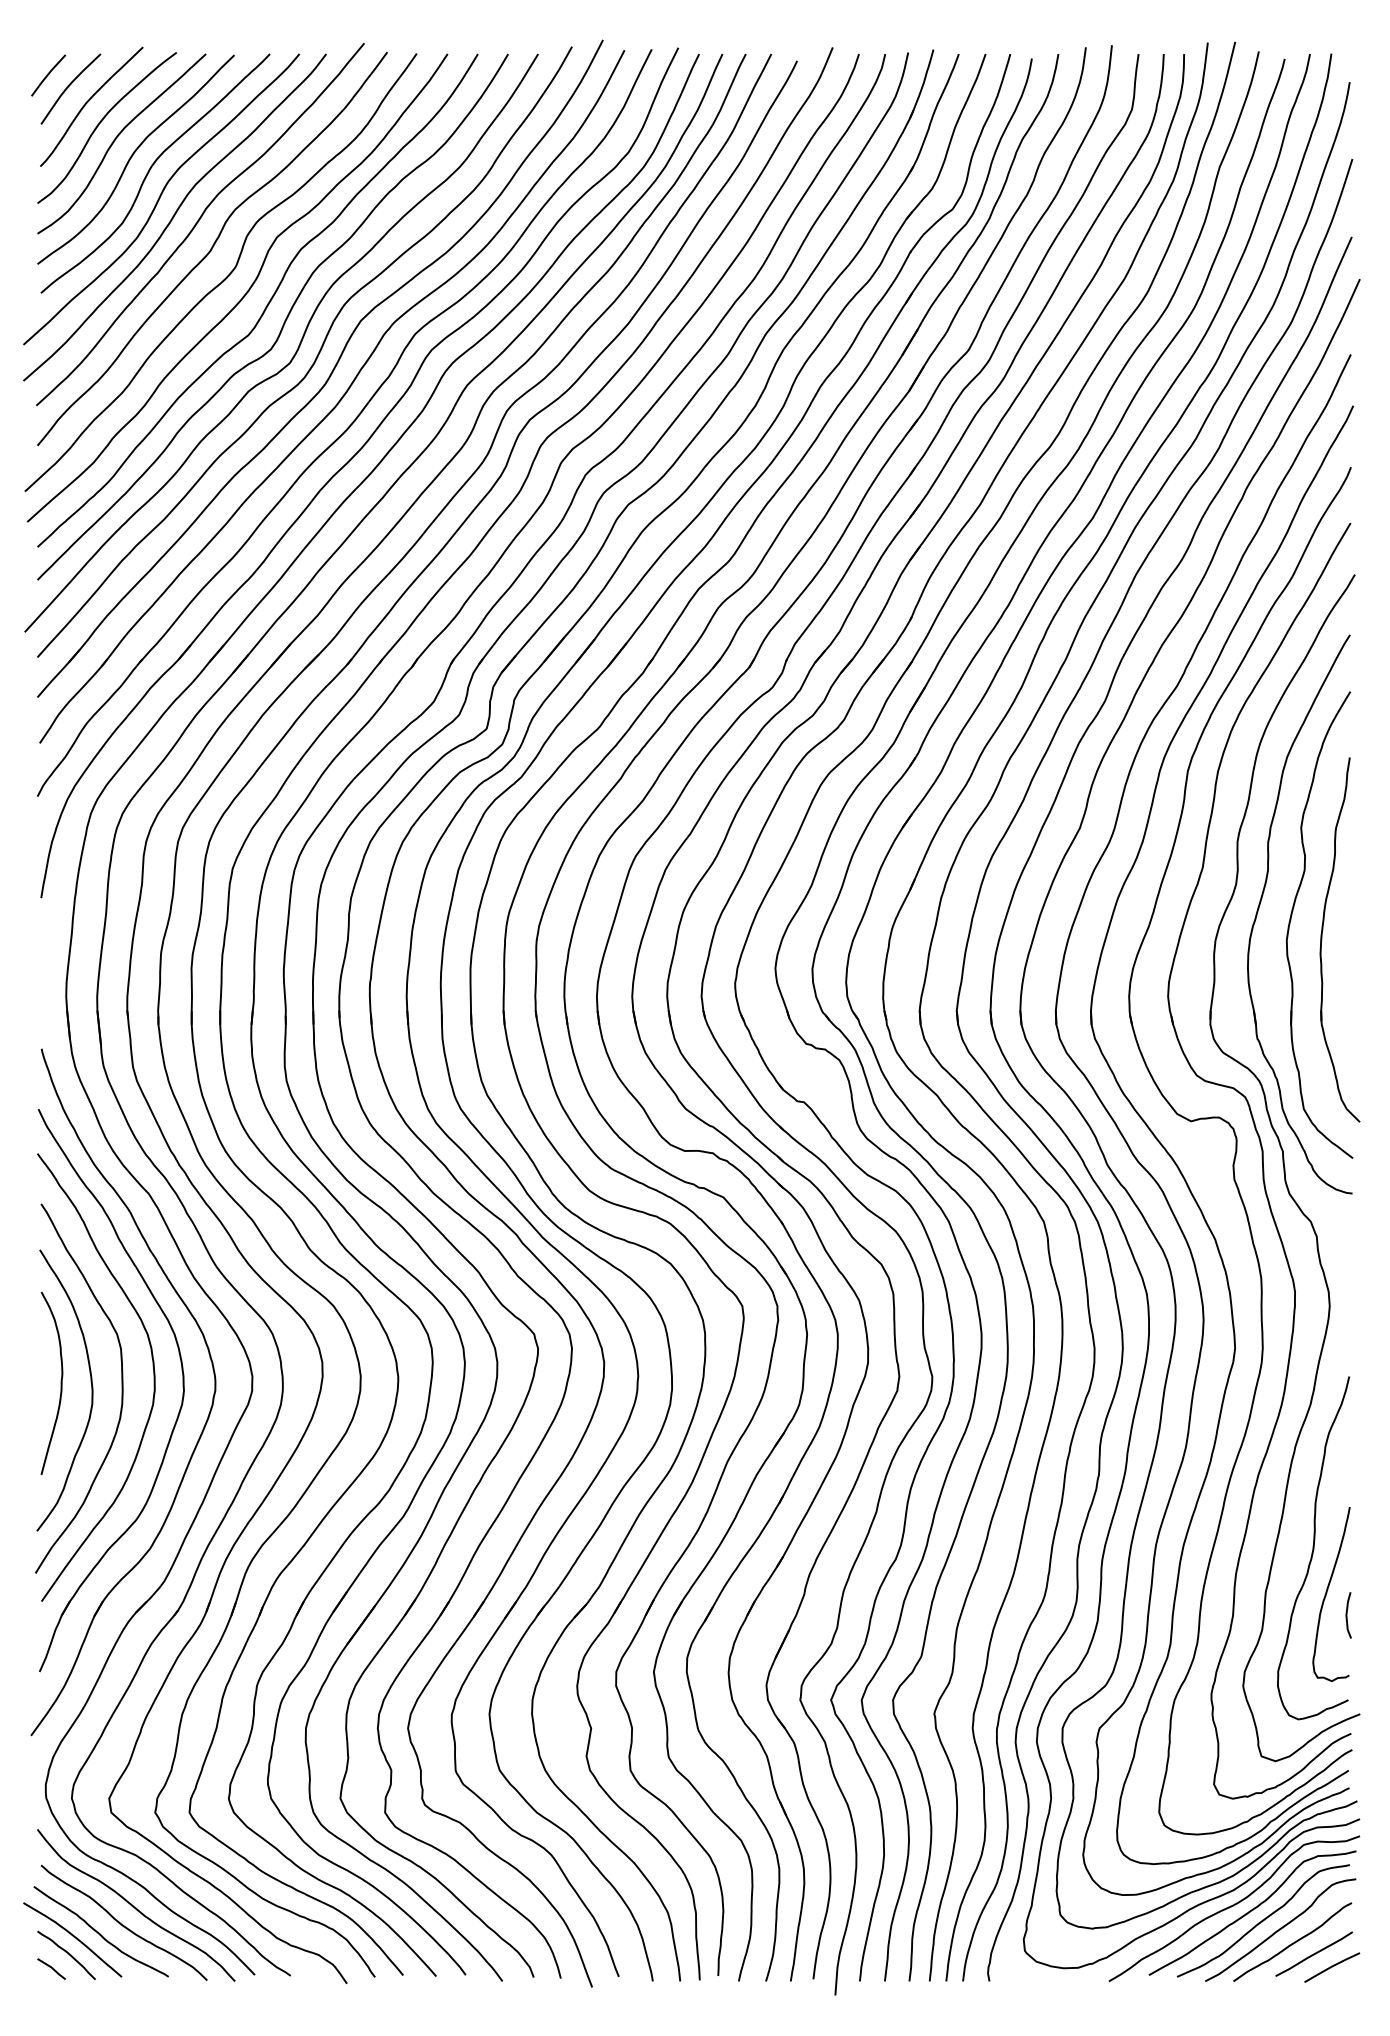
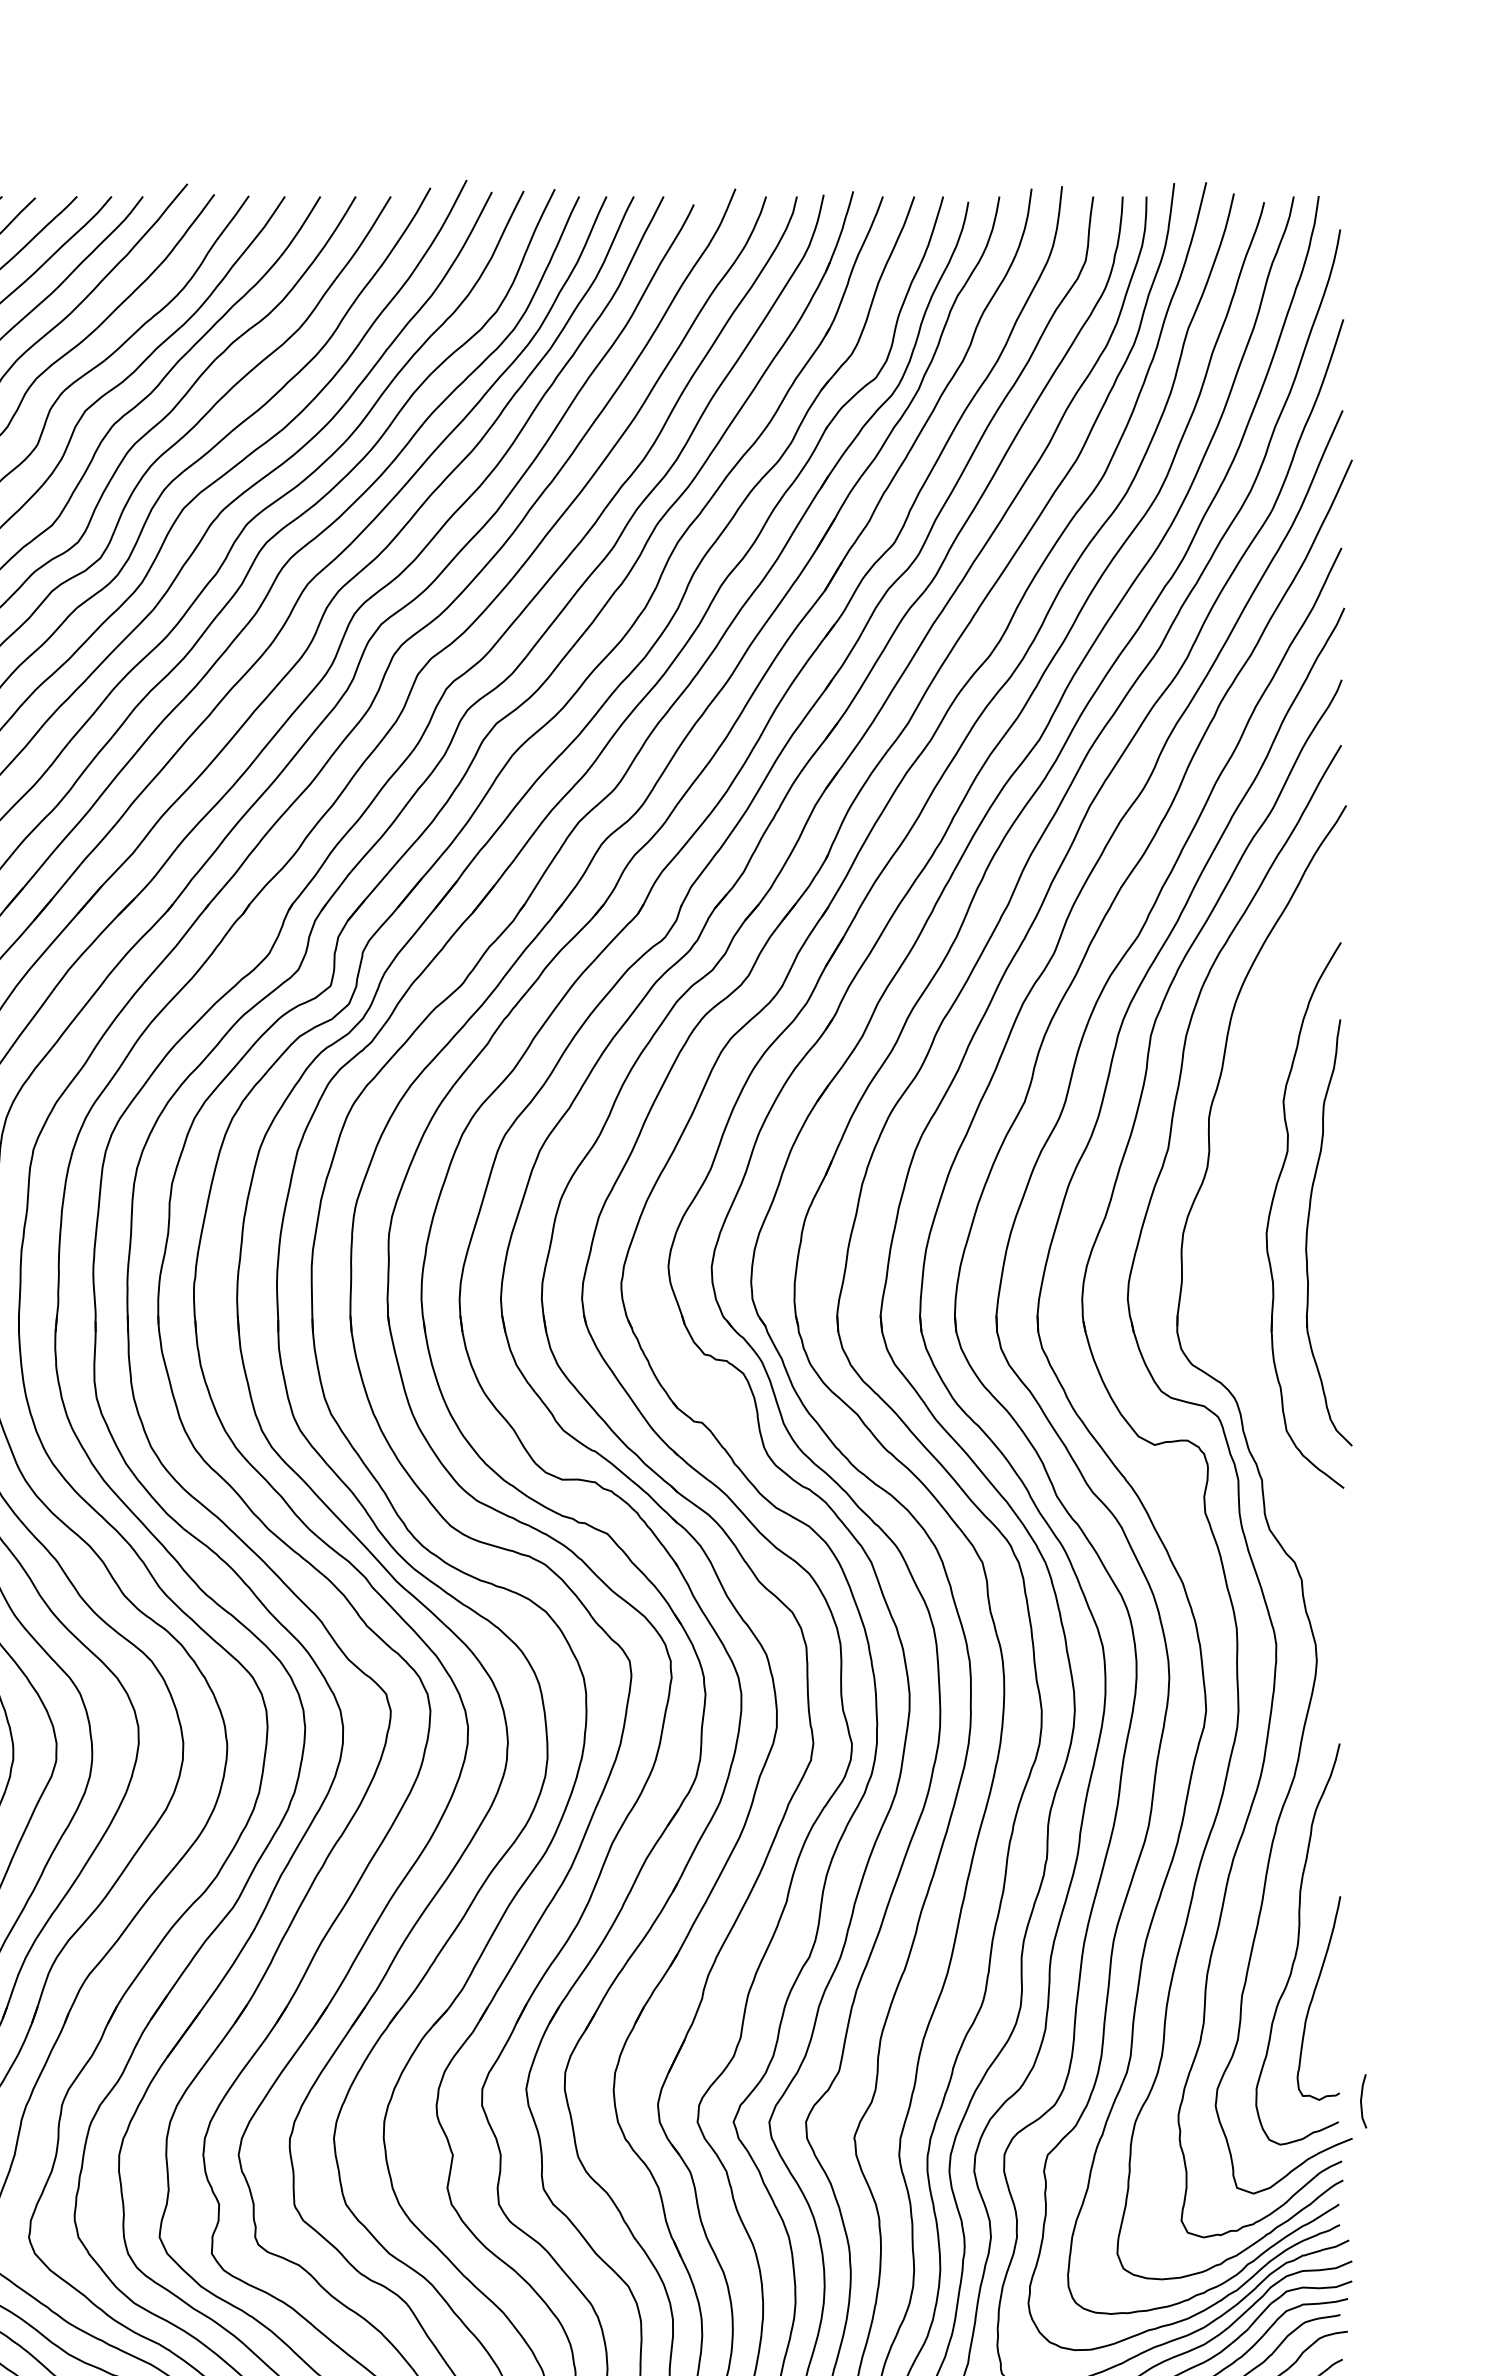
part: (1261, 902) -> (1237, 1189), removed
curve: (1347, 1615) -> (1362, 2101), moved

